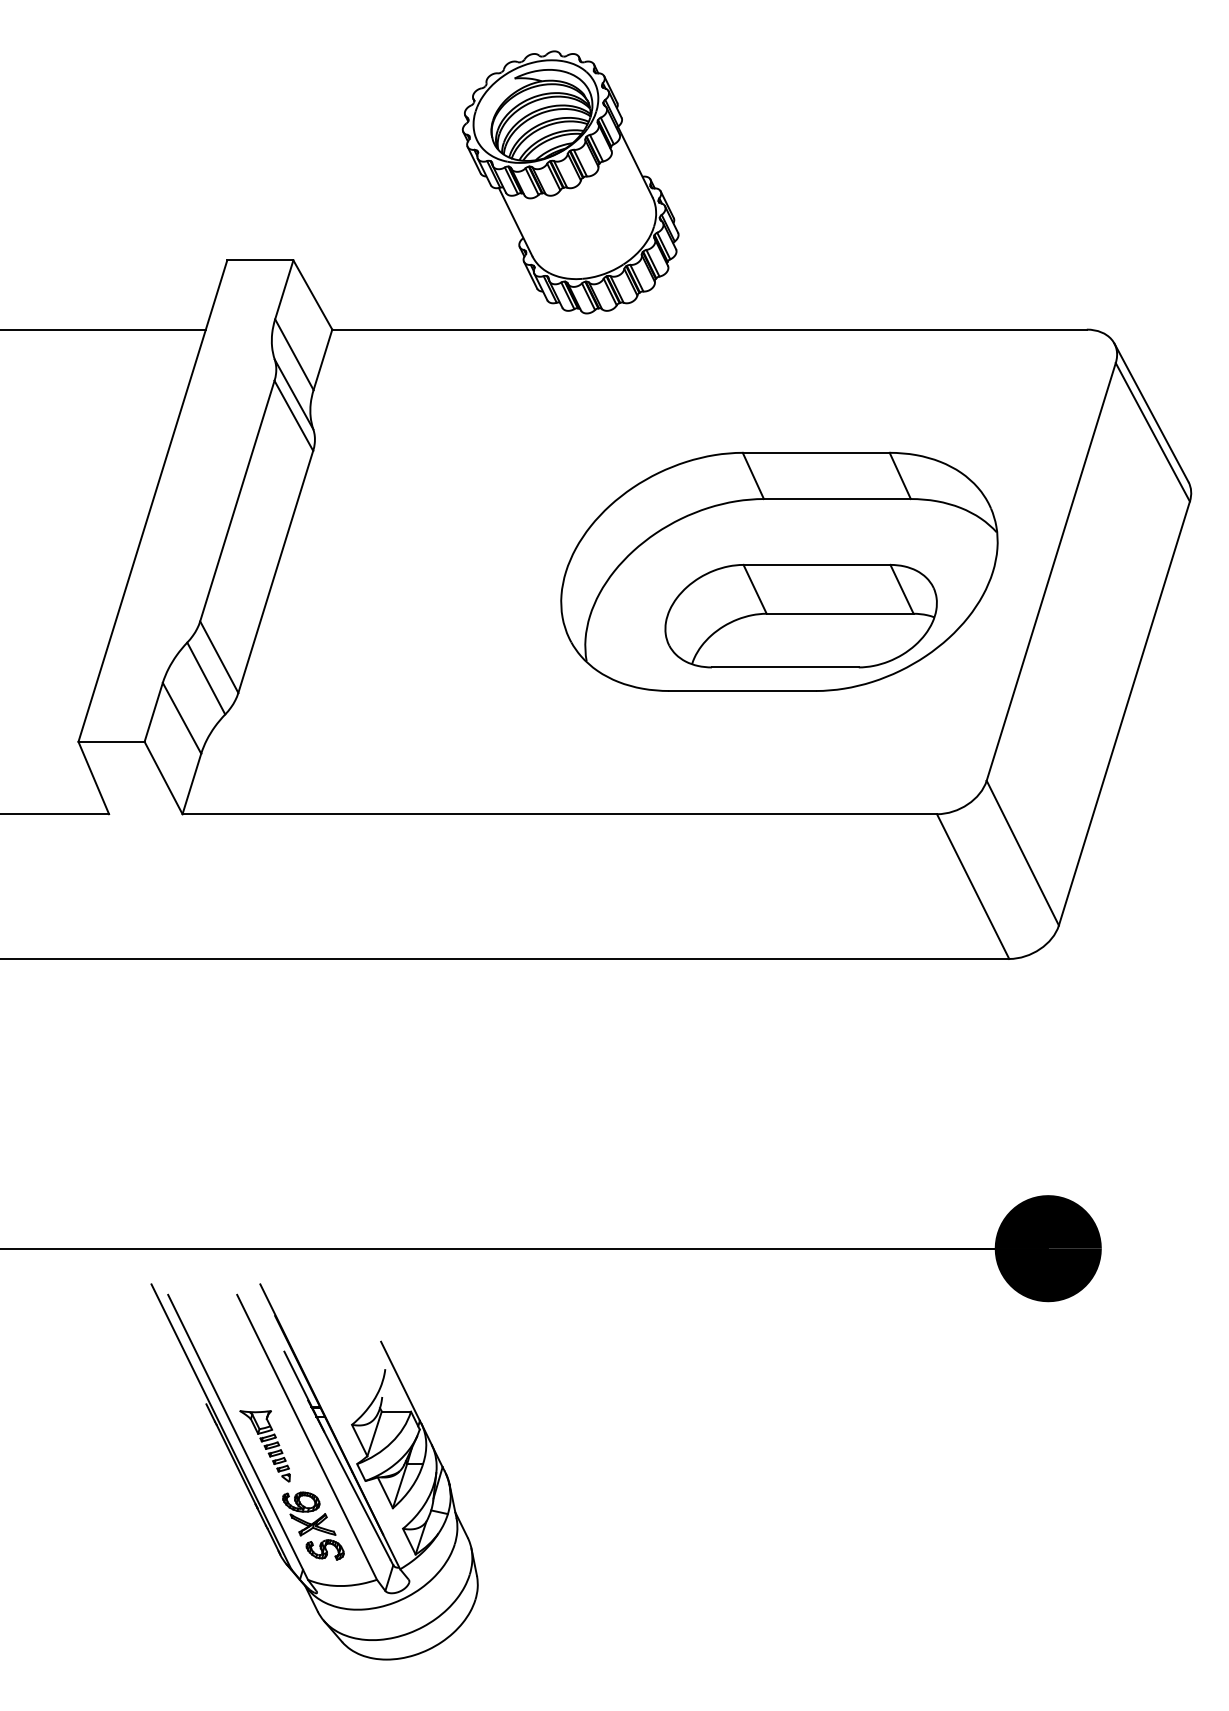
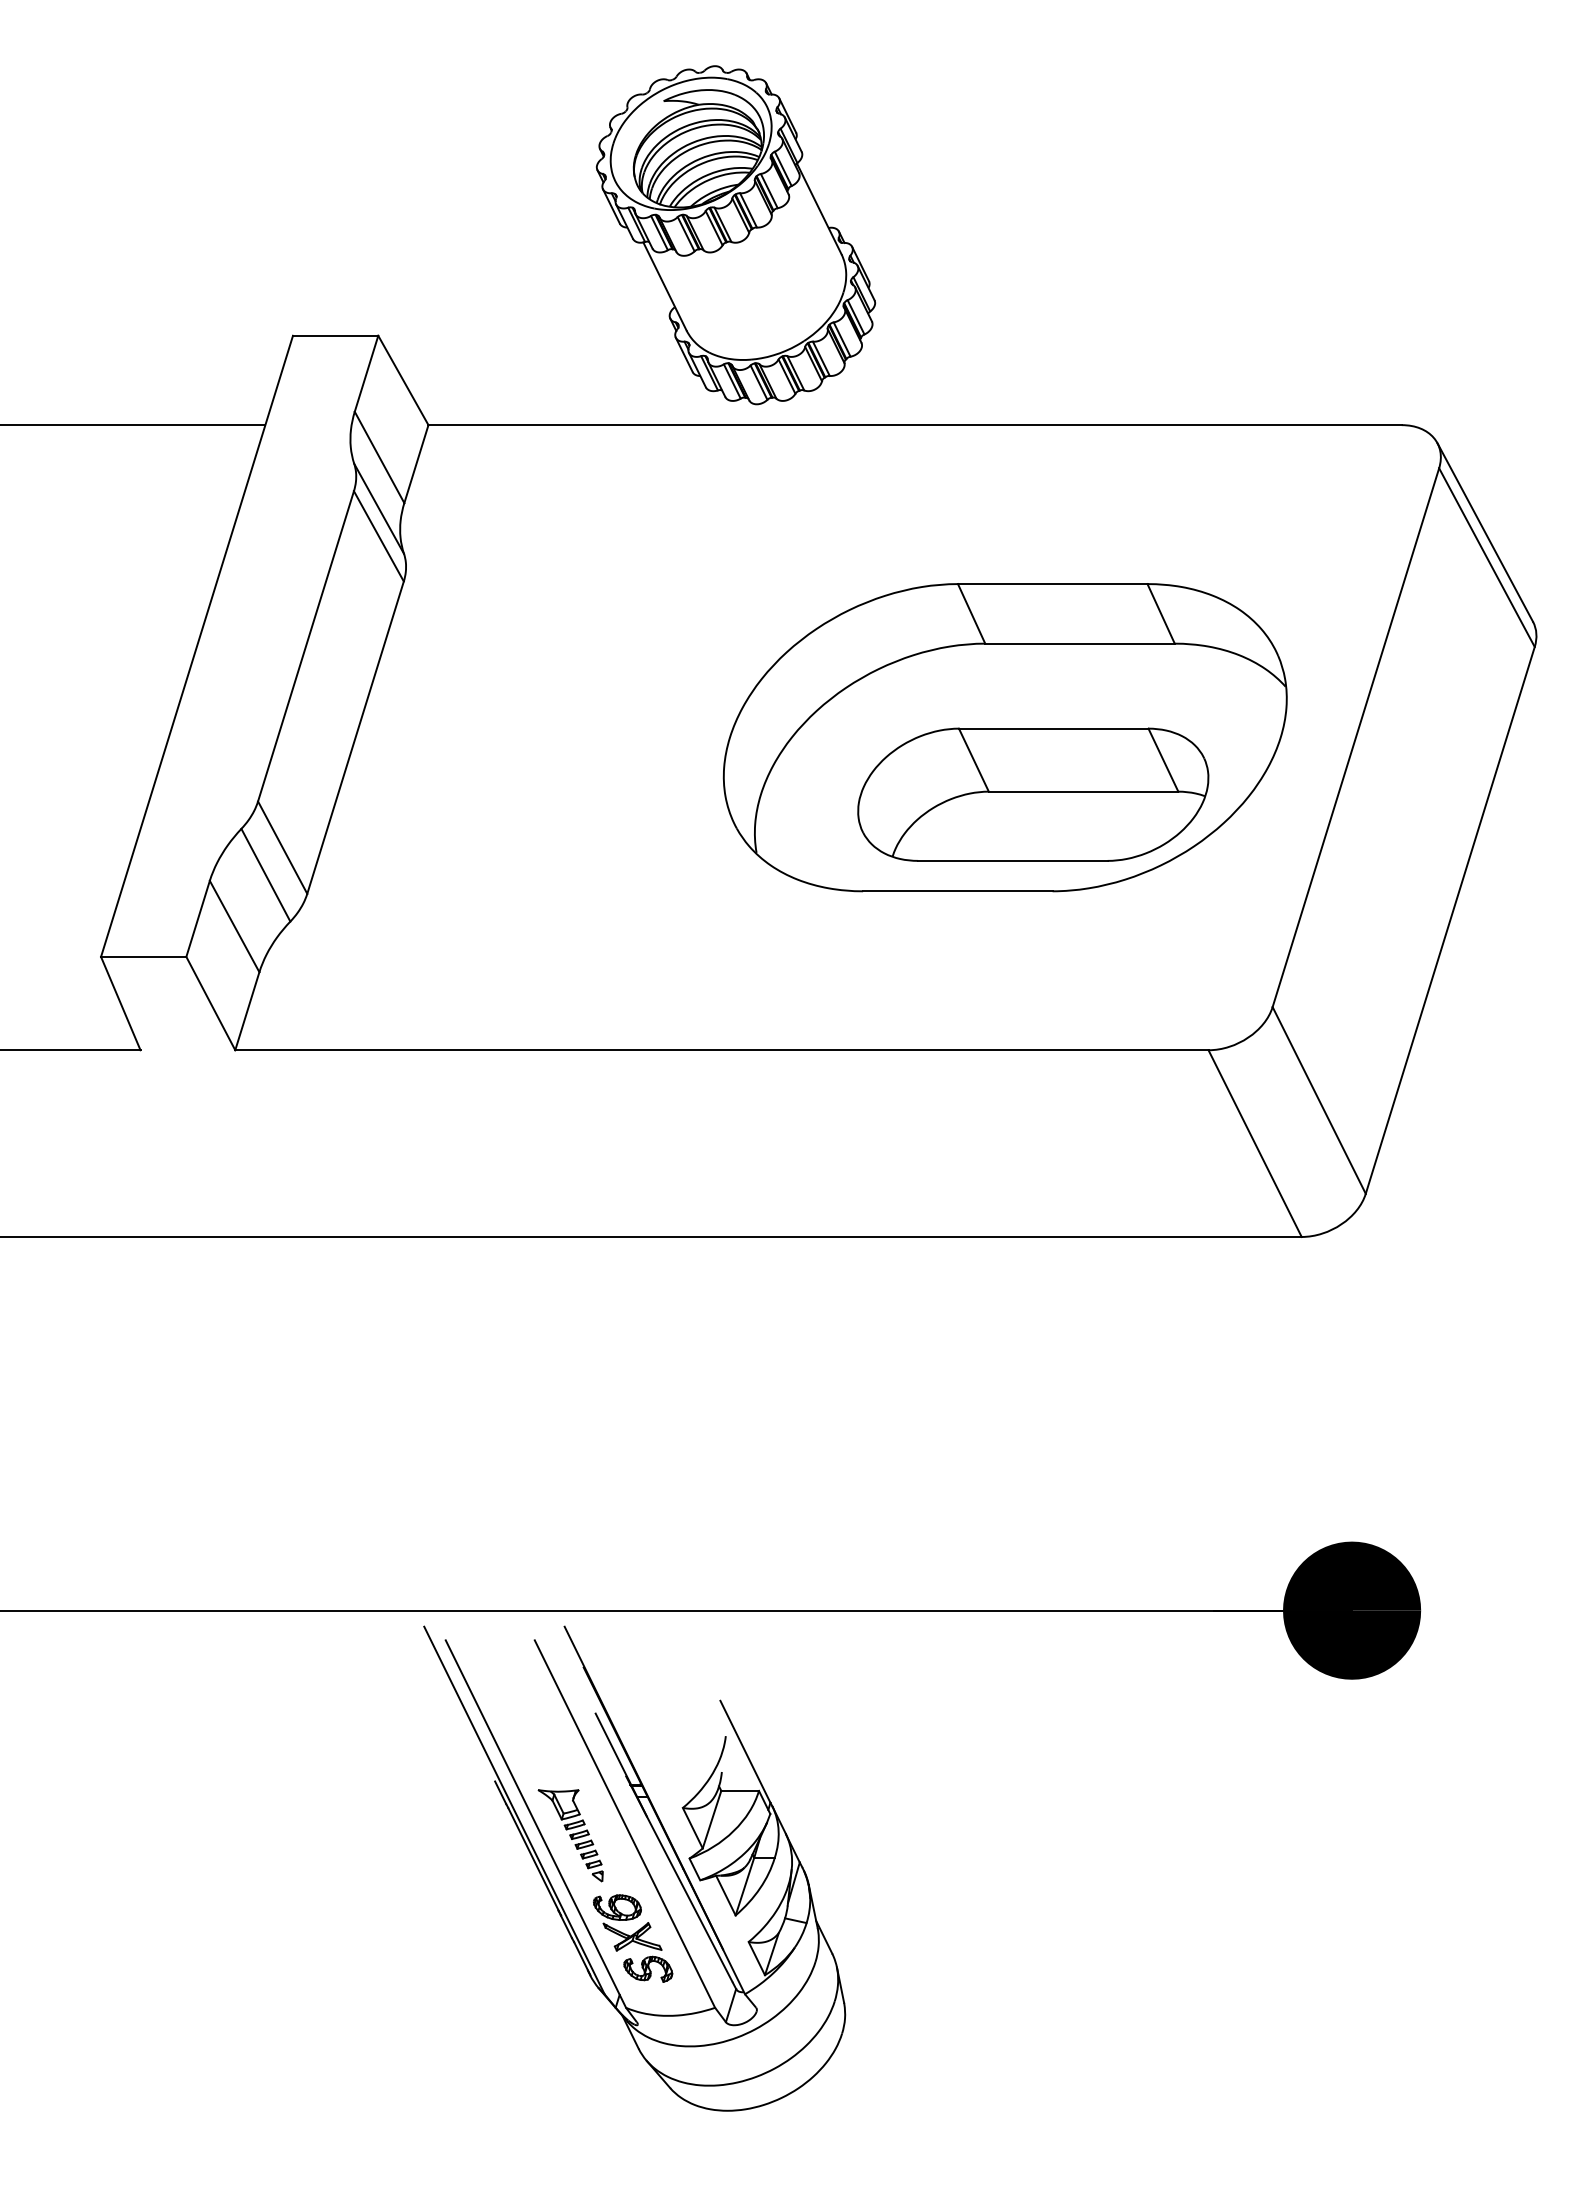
part: (321, 1468) -> (643, 1864), moved

